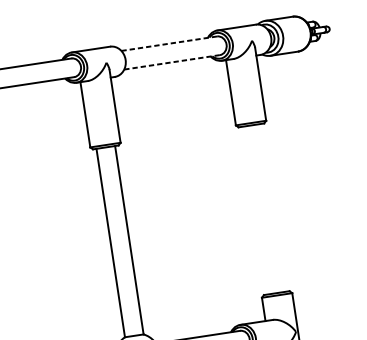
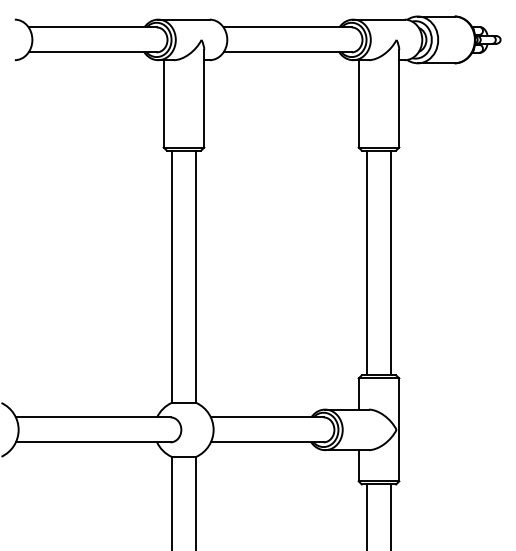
line: (169, 43) -> (288, 27), dashed -> solid
line: (172, 62) -> (288, 52), dashed -> solid
line: (273, 207) -> (391, 262), added
line: (254, 210) -> (366, 262), added

